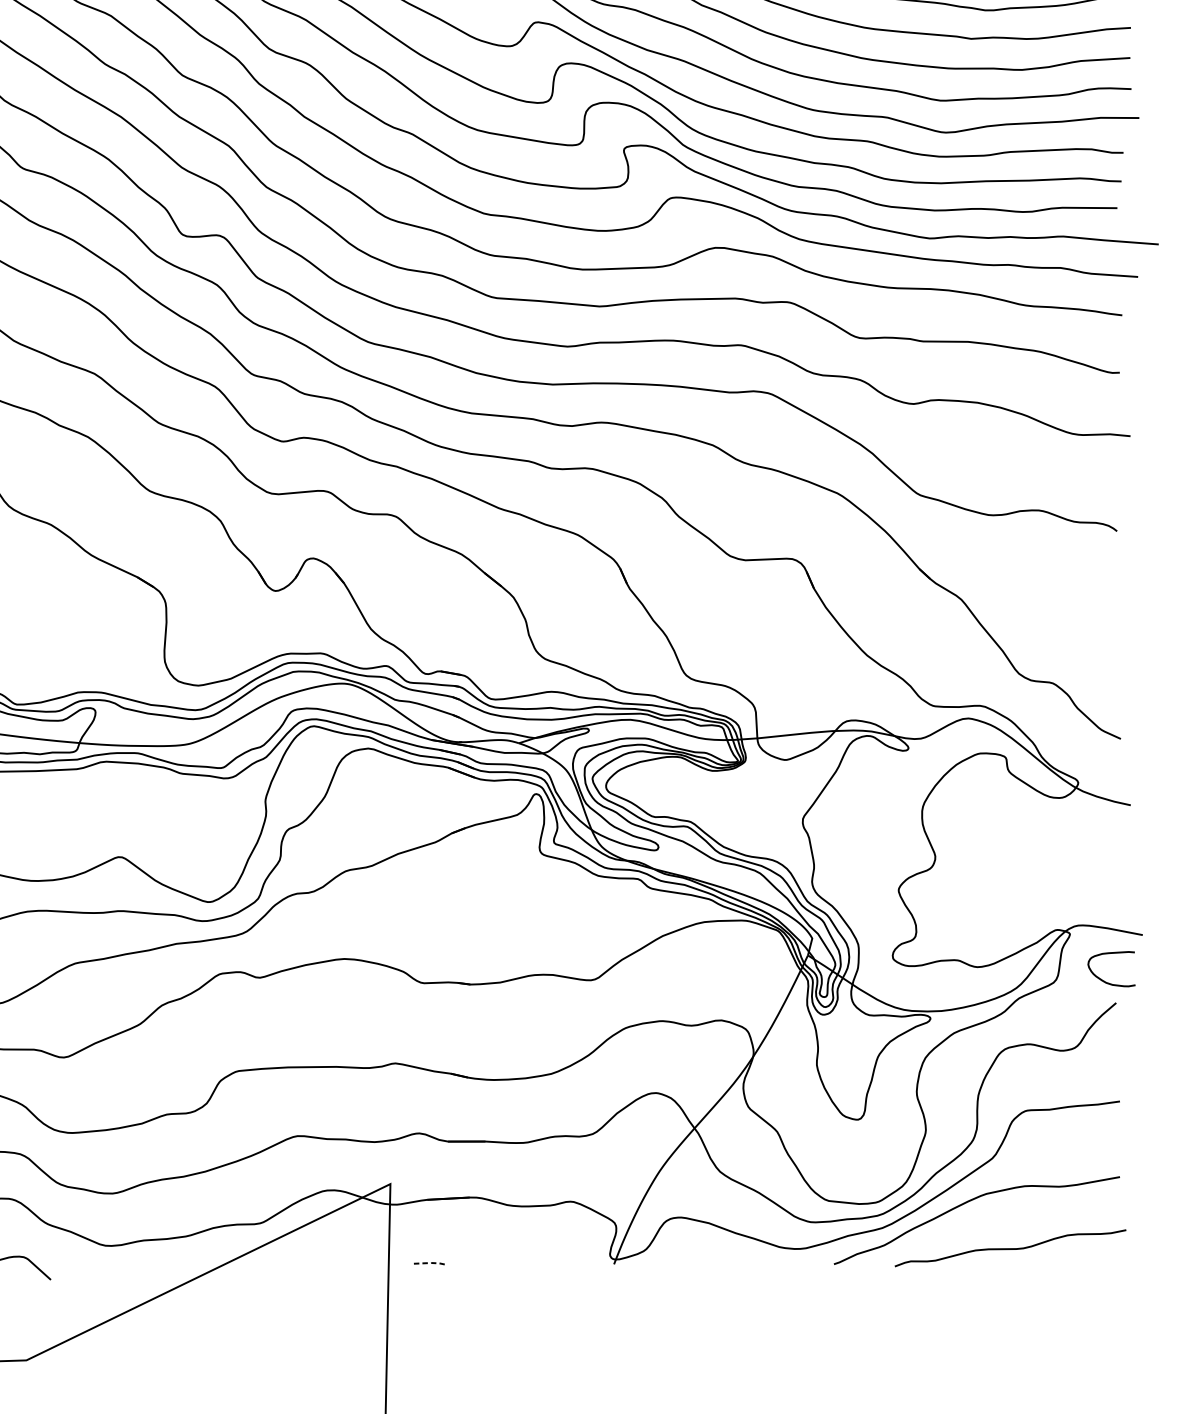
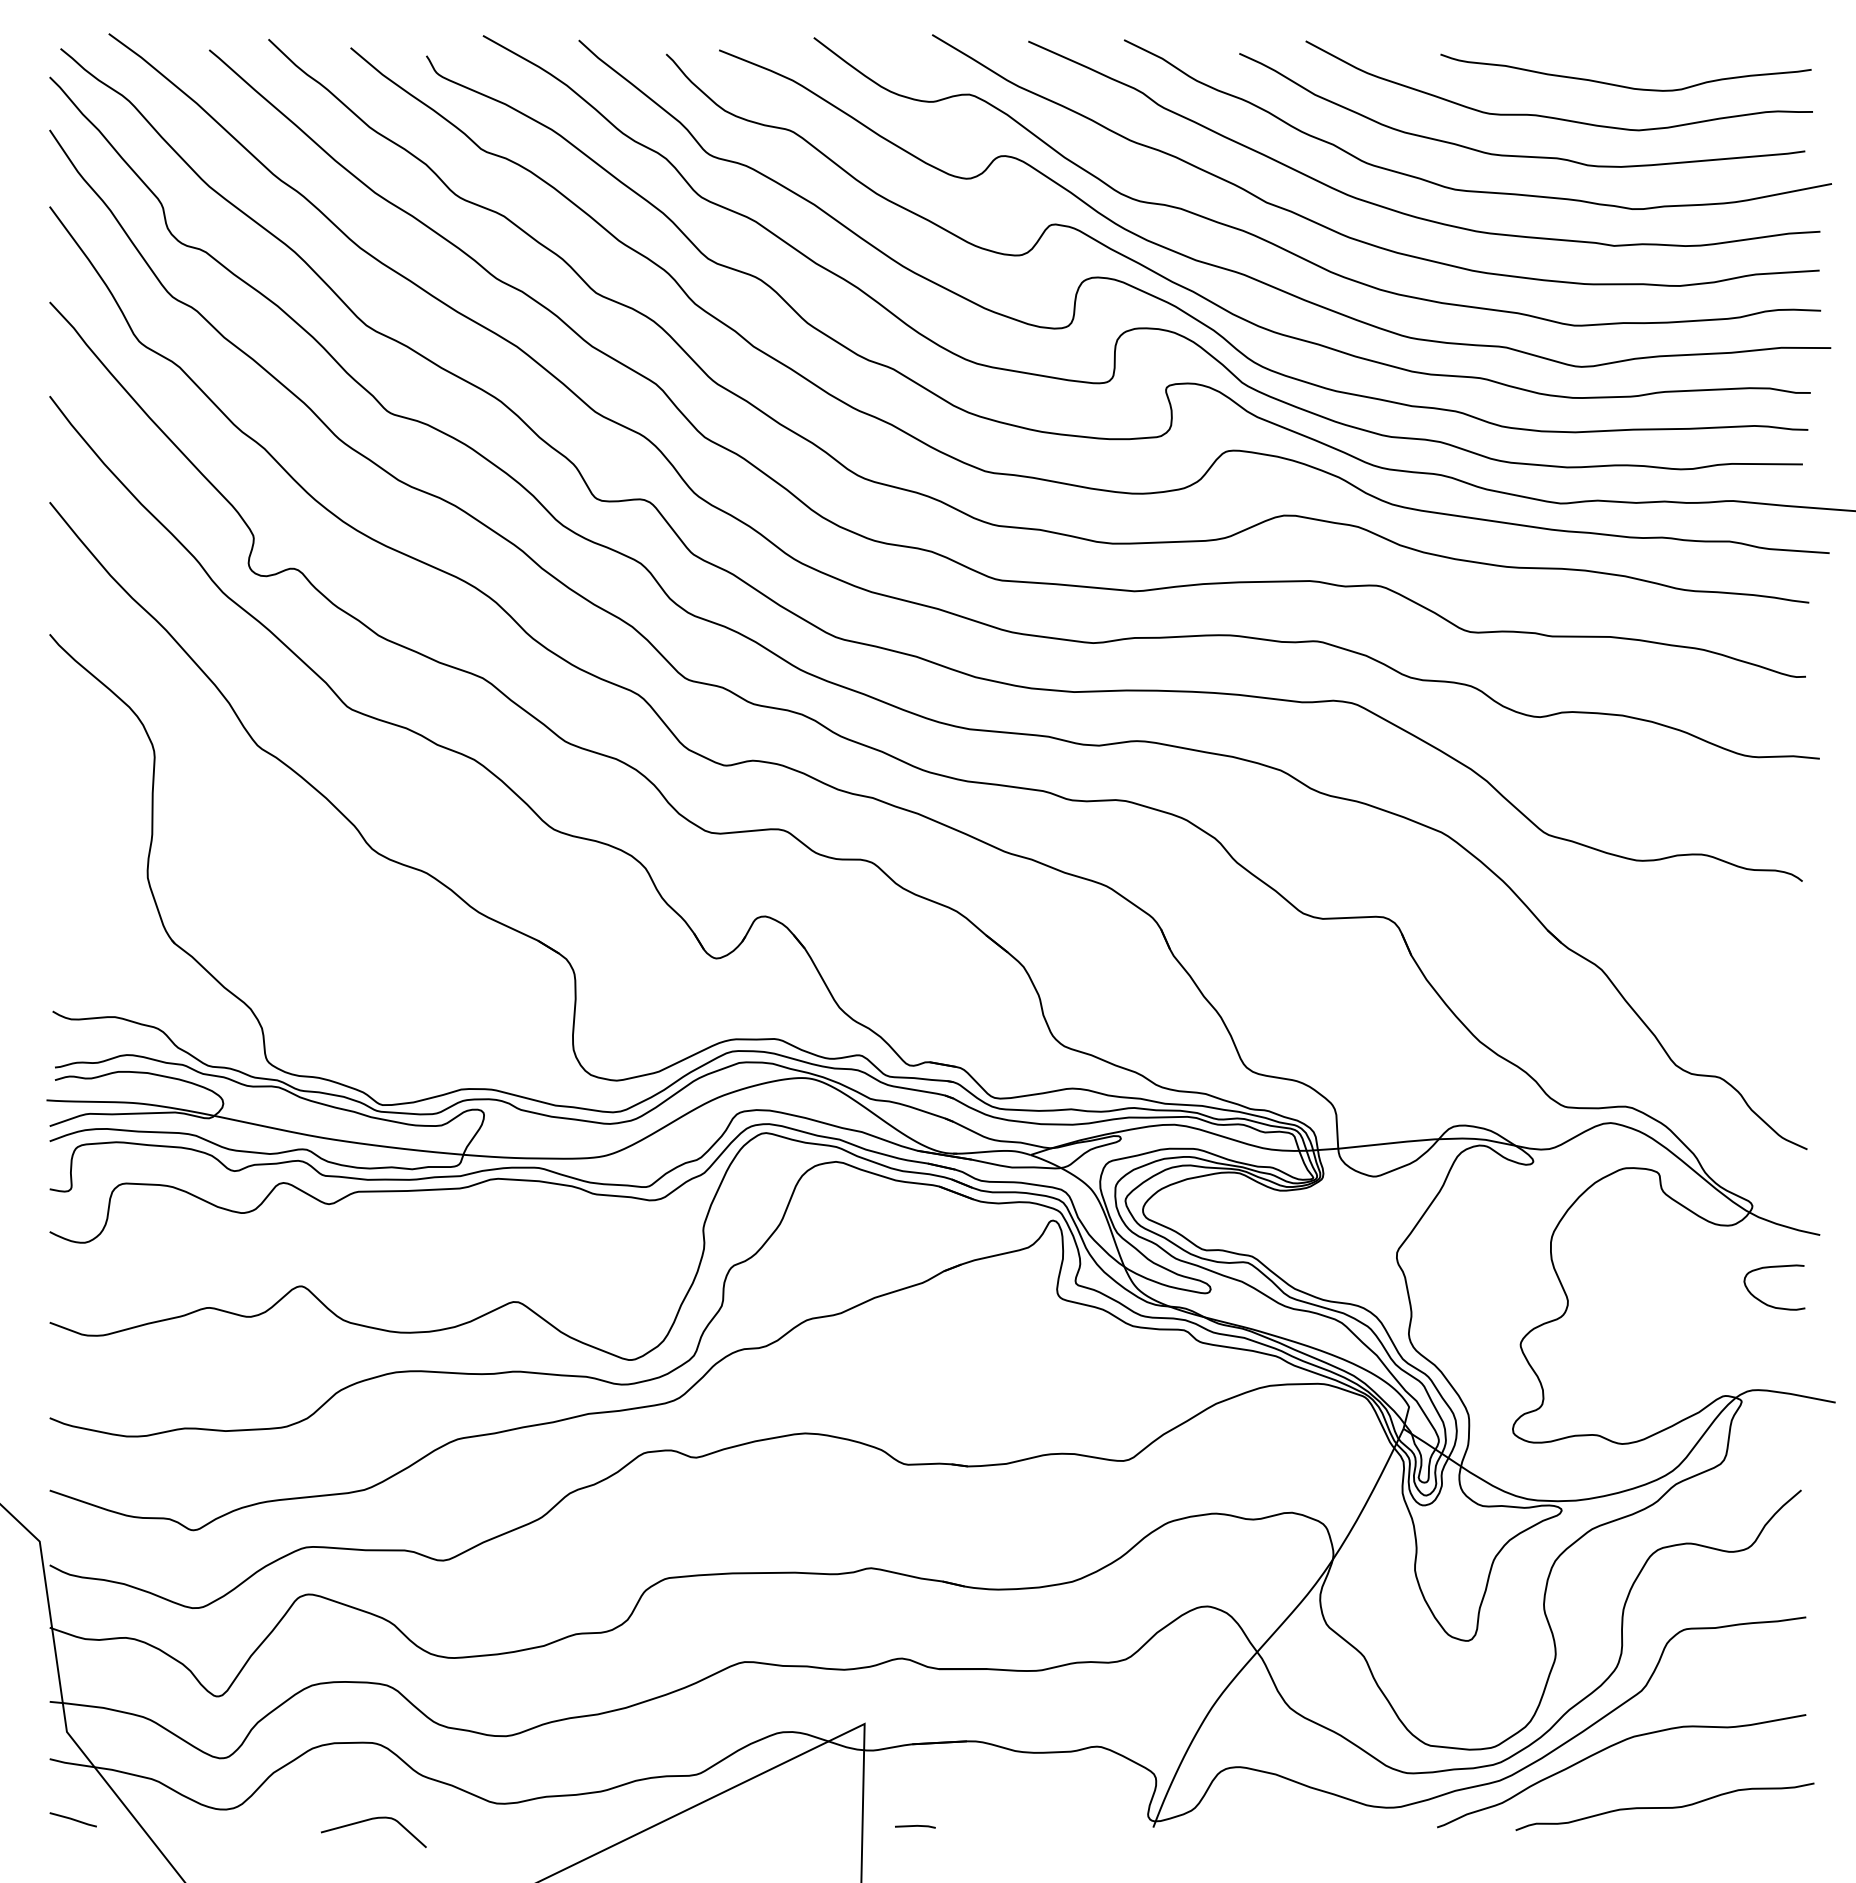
curve: (1107, 982) -> (1769, 1304), moved
line: (430, 1262) -> (916, 1825), dashed -> solid

